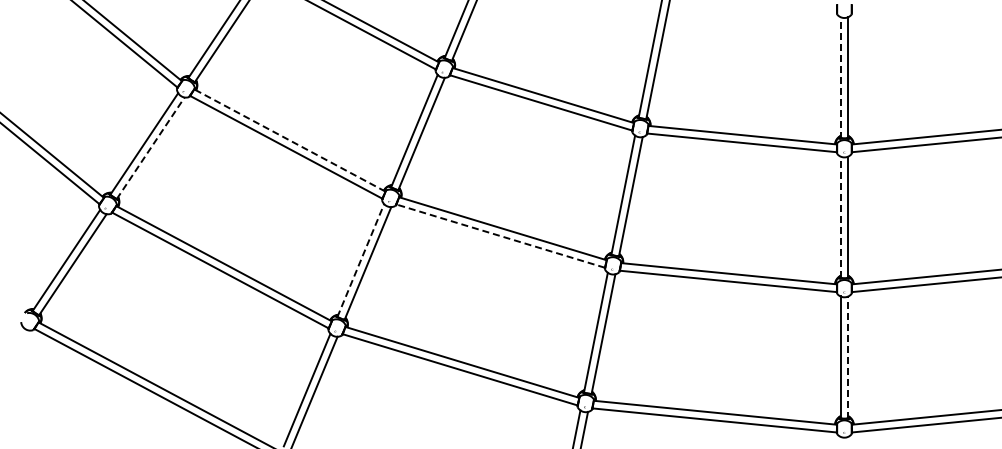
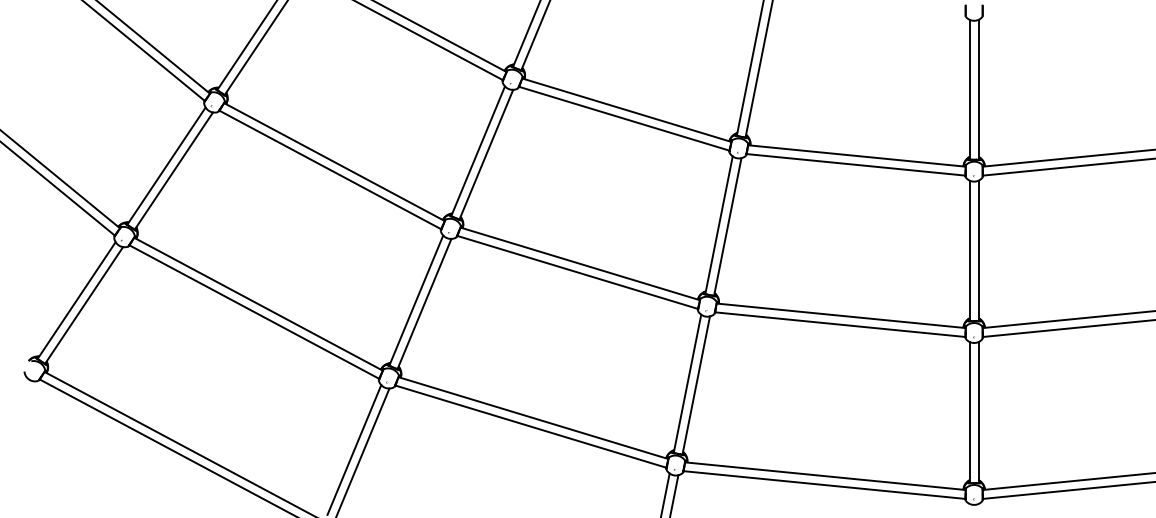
line: (840, 77) -> (969, 89), dashed -> solid
line: (289, 140) -> (334, 162), dashed -> solid
line: (150, 147) -> (173, 170), dashed -> solid
line: (840, 217) -> (969, 250), dashed -> solid
line: (500, 236) -> (577, 272), dashed -> solid
line: (360, 260) -> (415, 300), dashed -> solid
line: (848, 357) -> (978, 412), dashed -> solid

